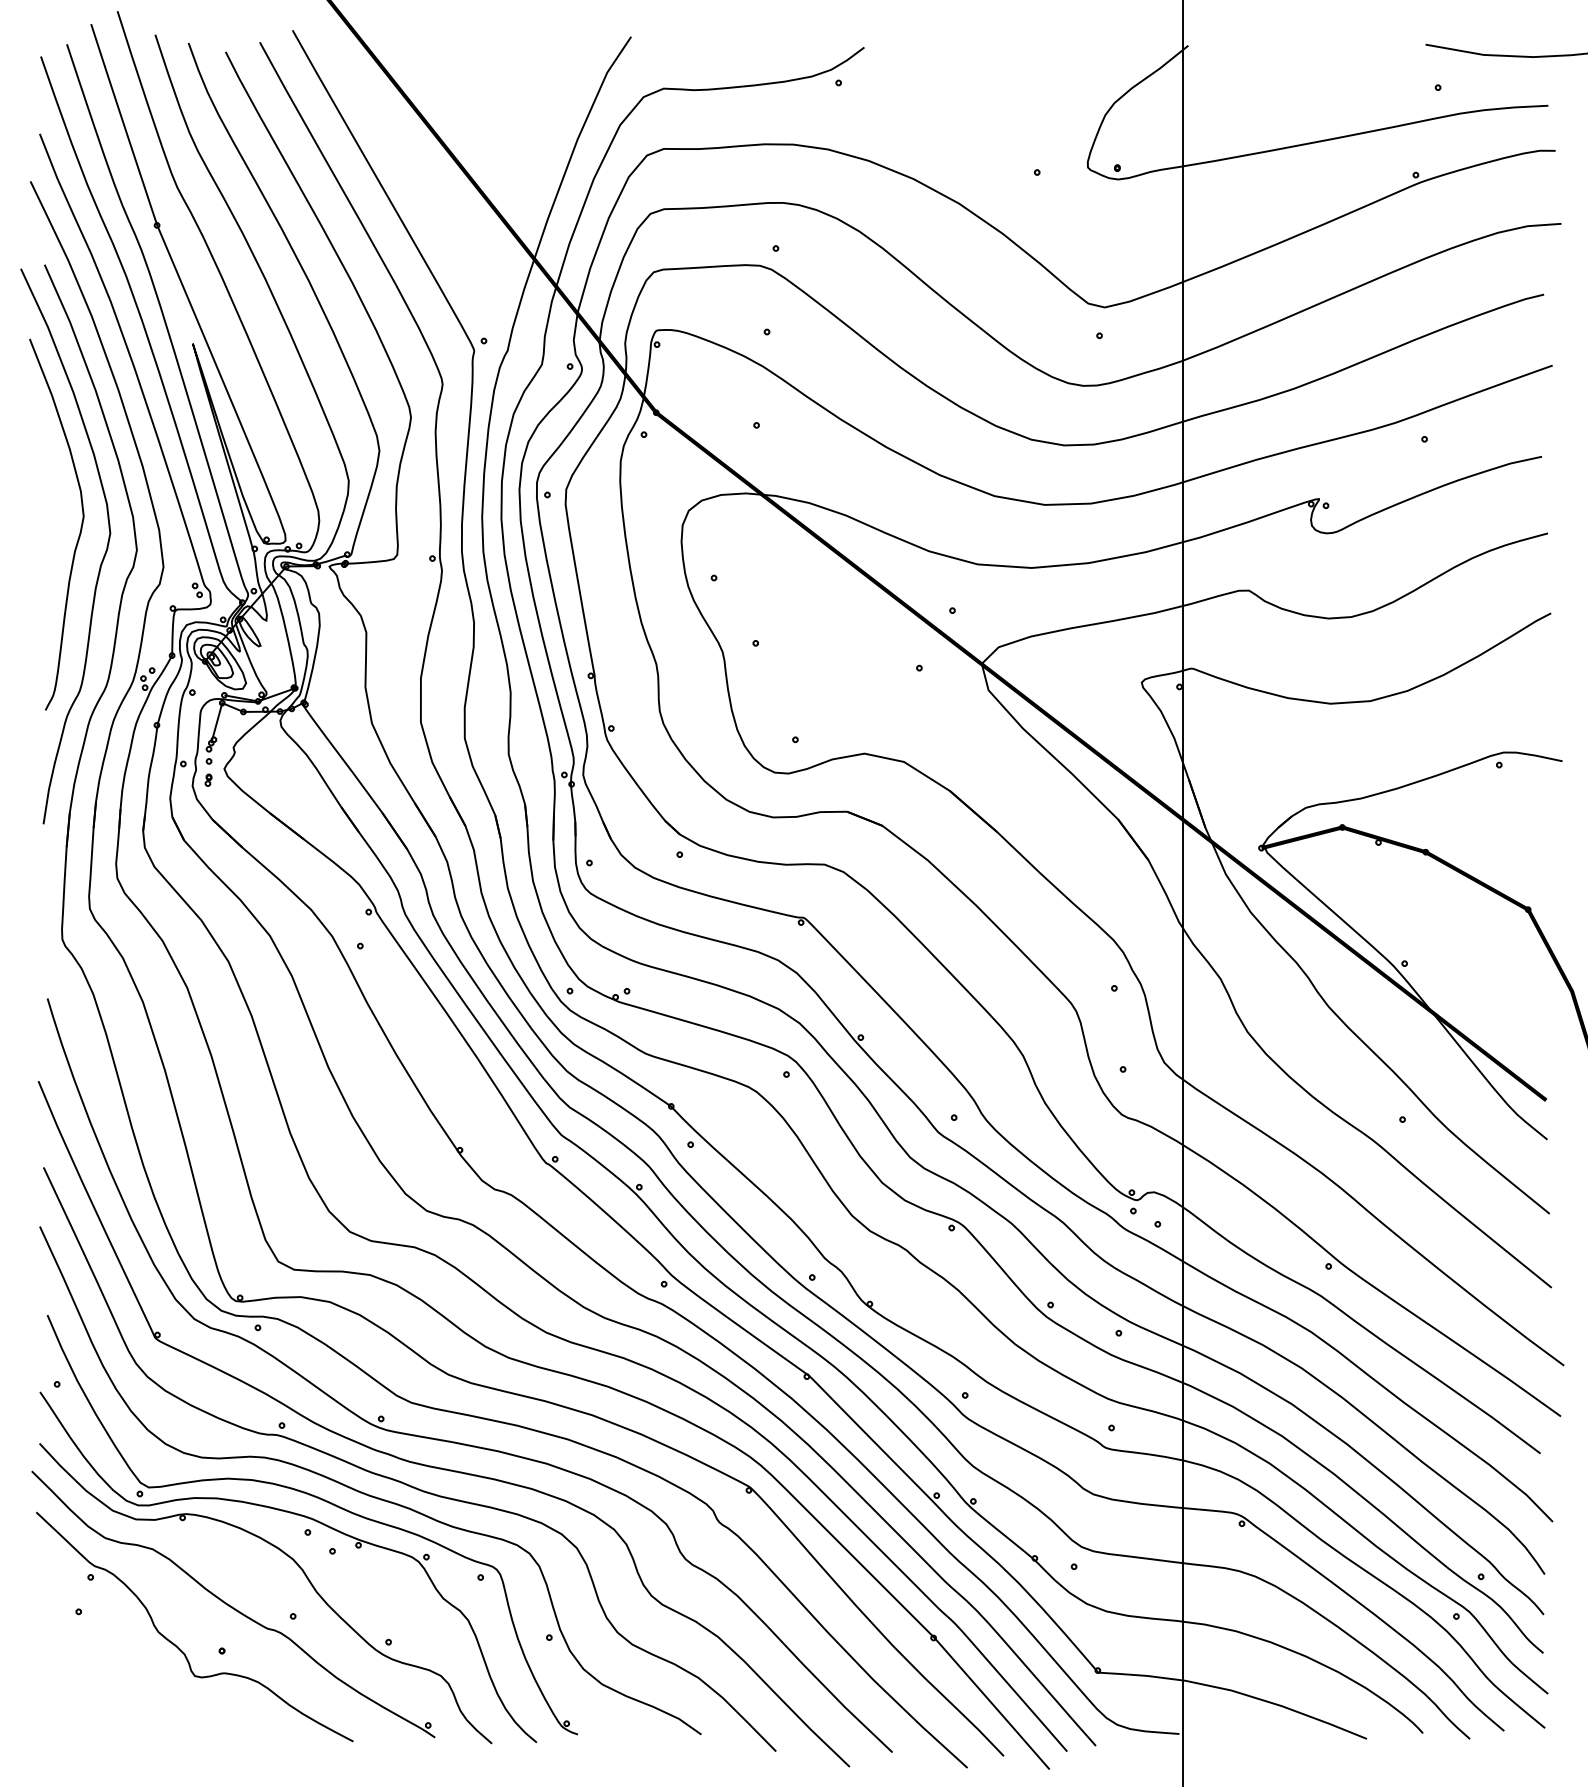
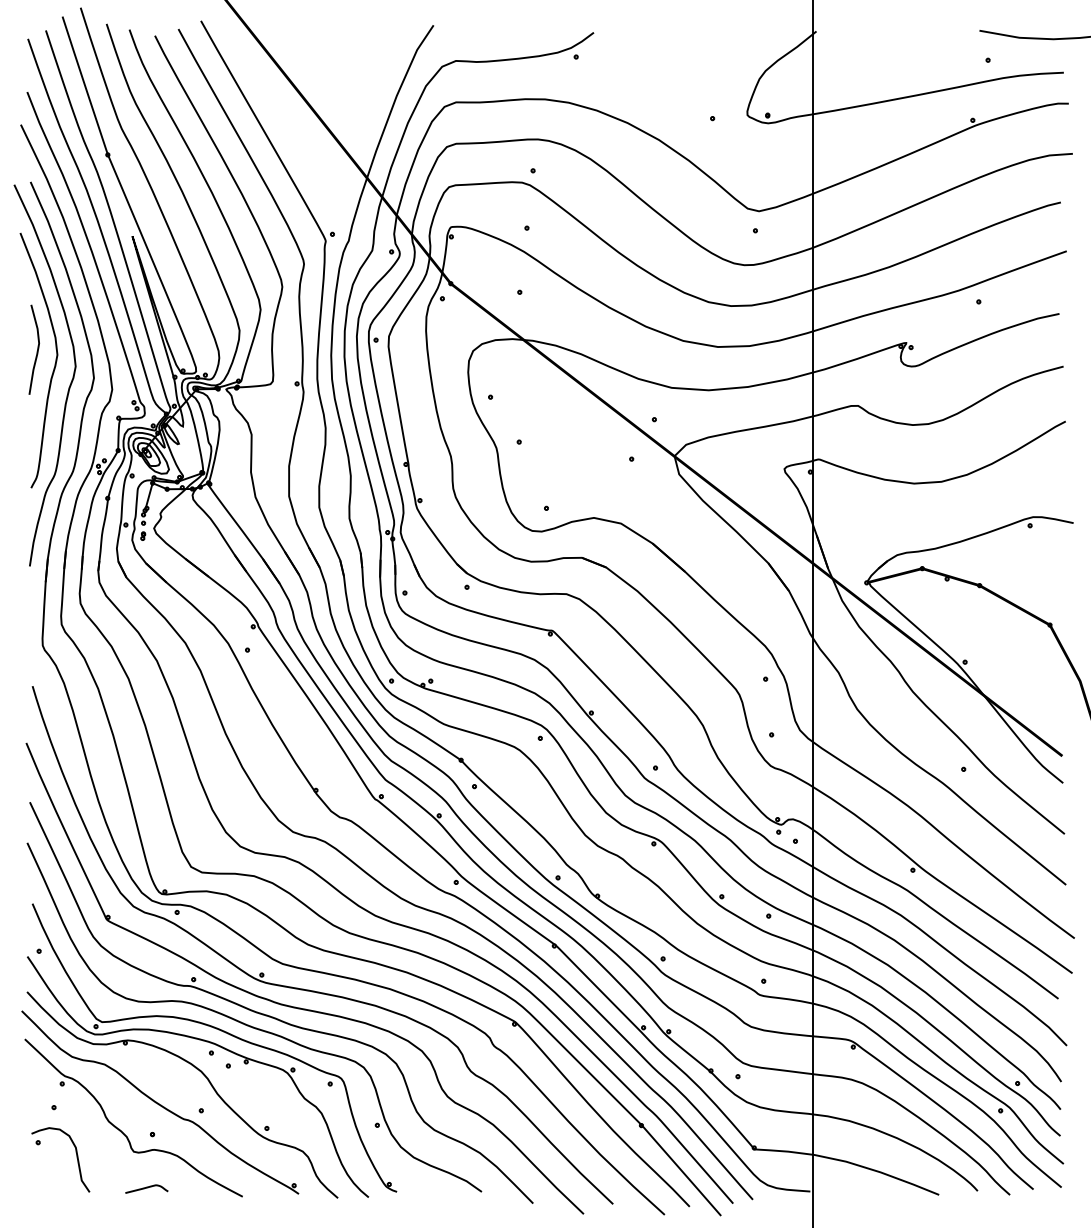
curve: (53, 511) -> (36, 351), added
part: (111, 1685) -> (76, 1158), added
curve: (213, 1729) -> (146, 1188), added

